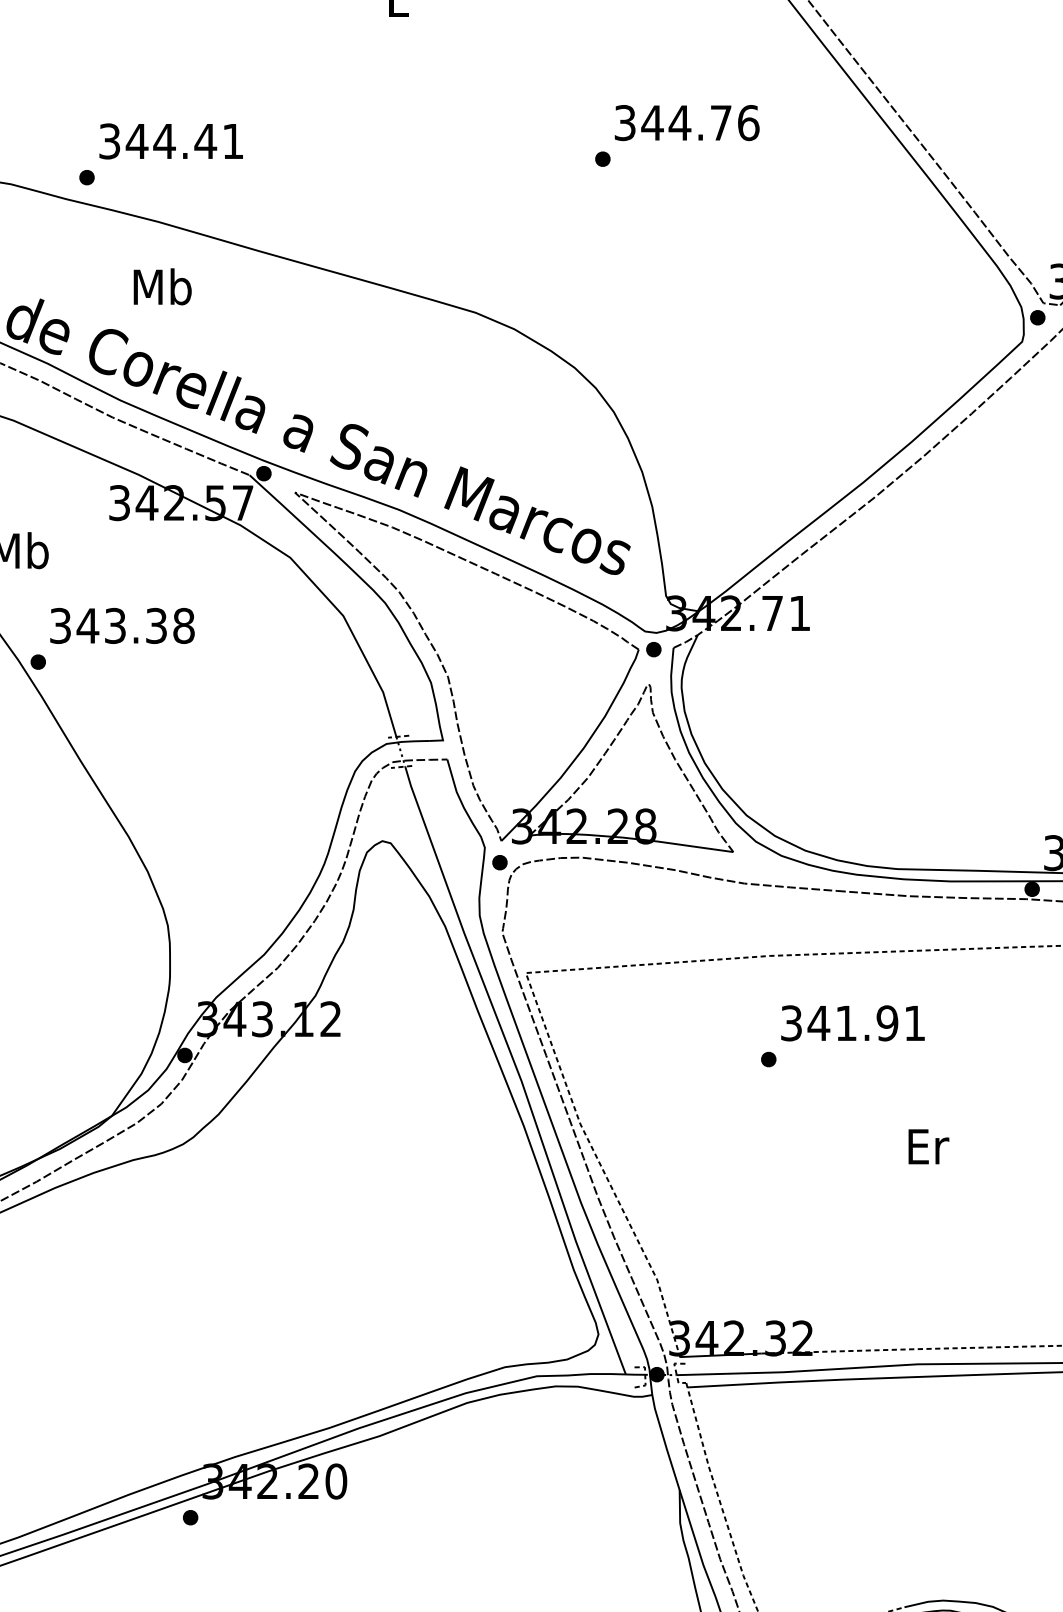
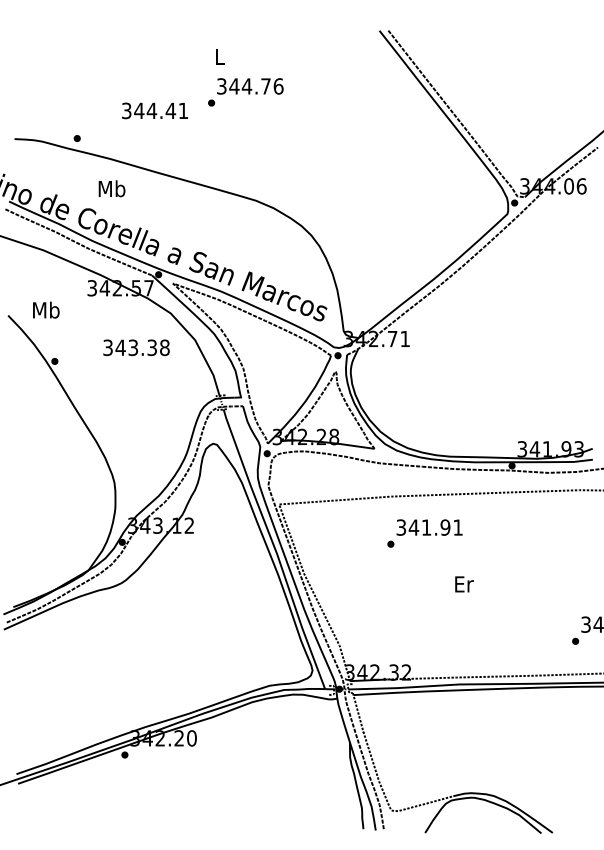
text: (676, 136) -> (245, 92), moved
text: (170, 140) -> (154, 110), moved
text: (122, 625) -> (136, 347), moved

